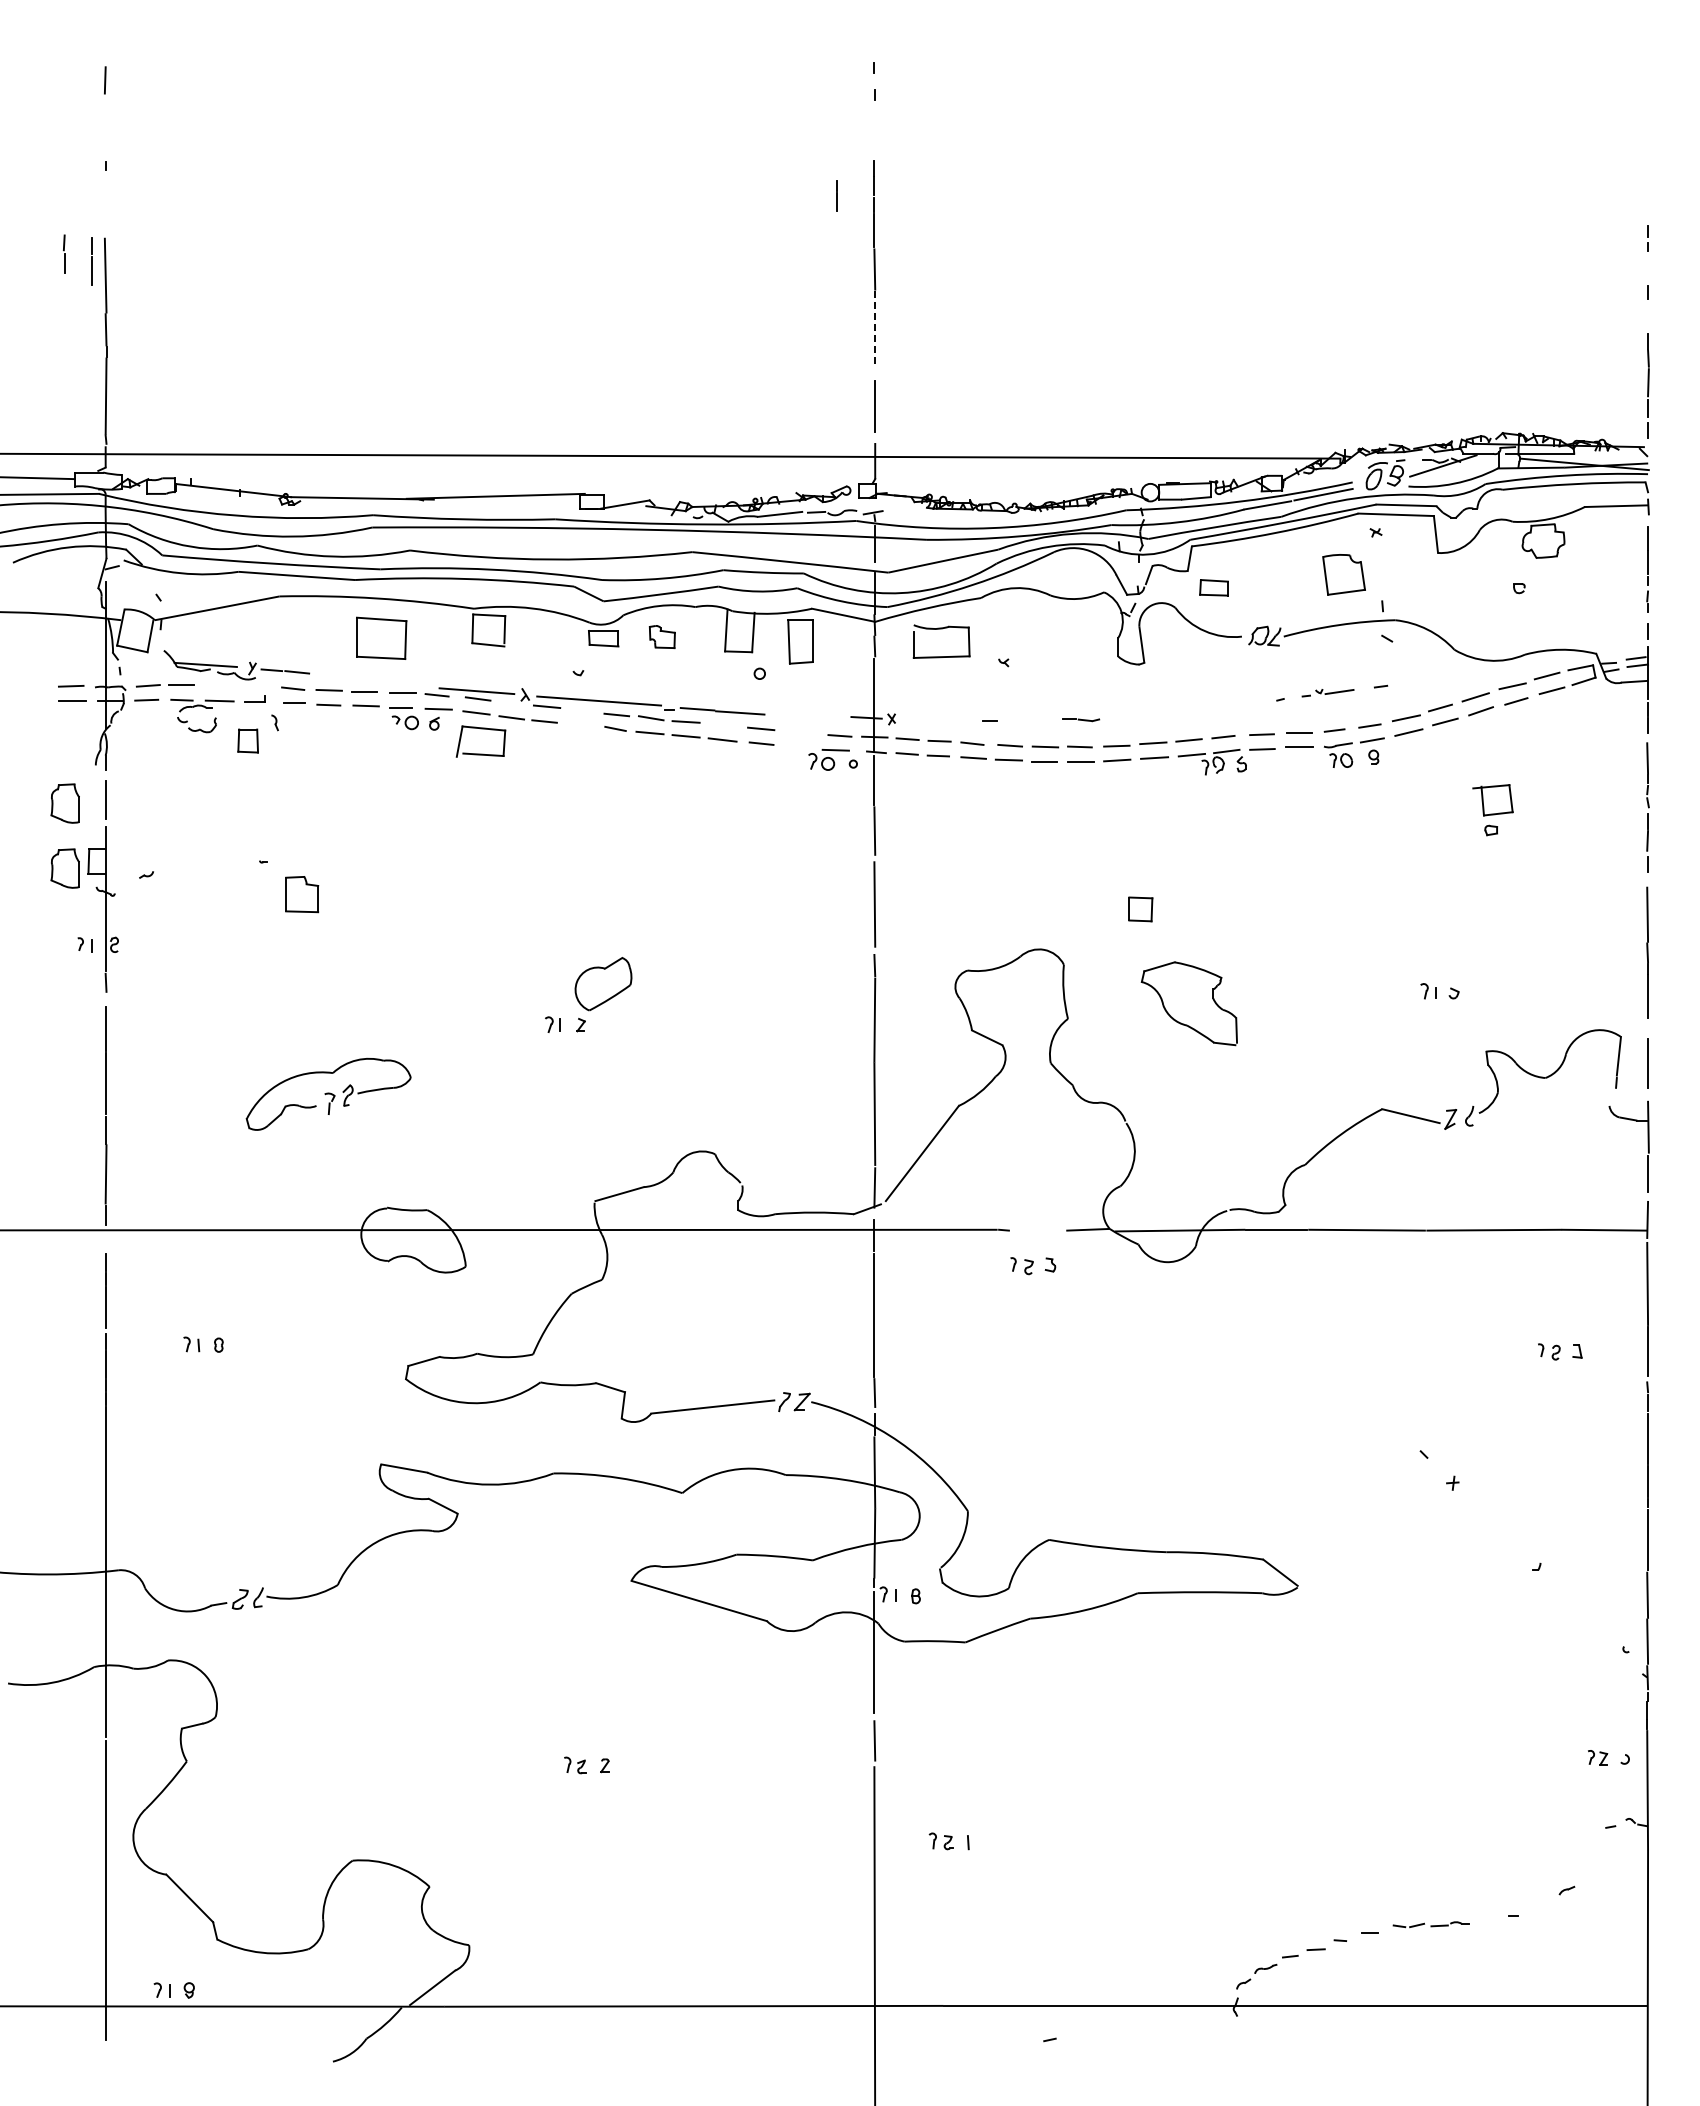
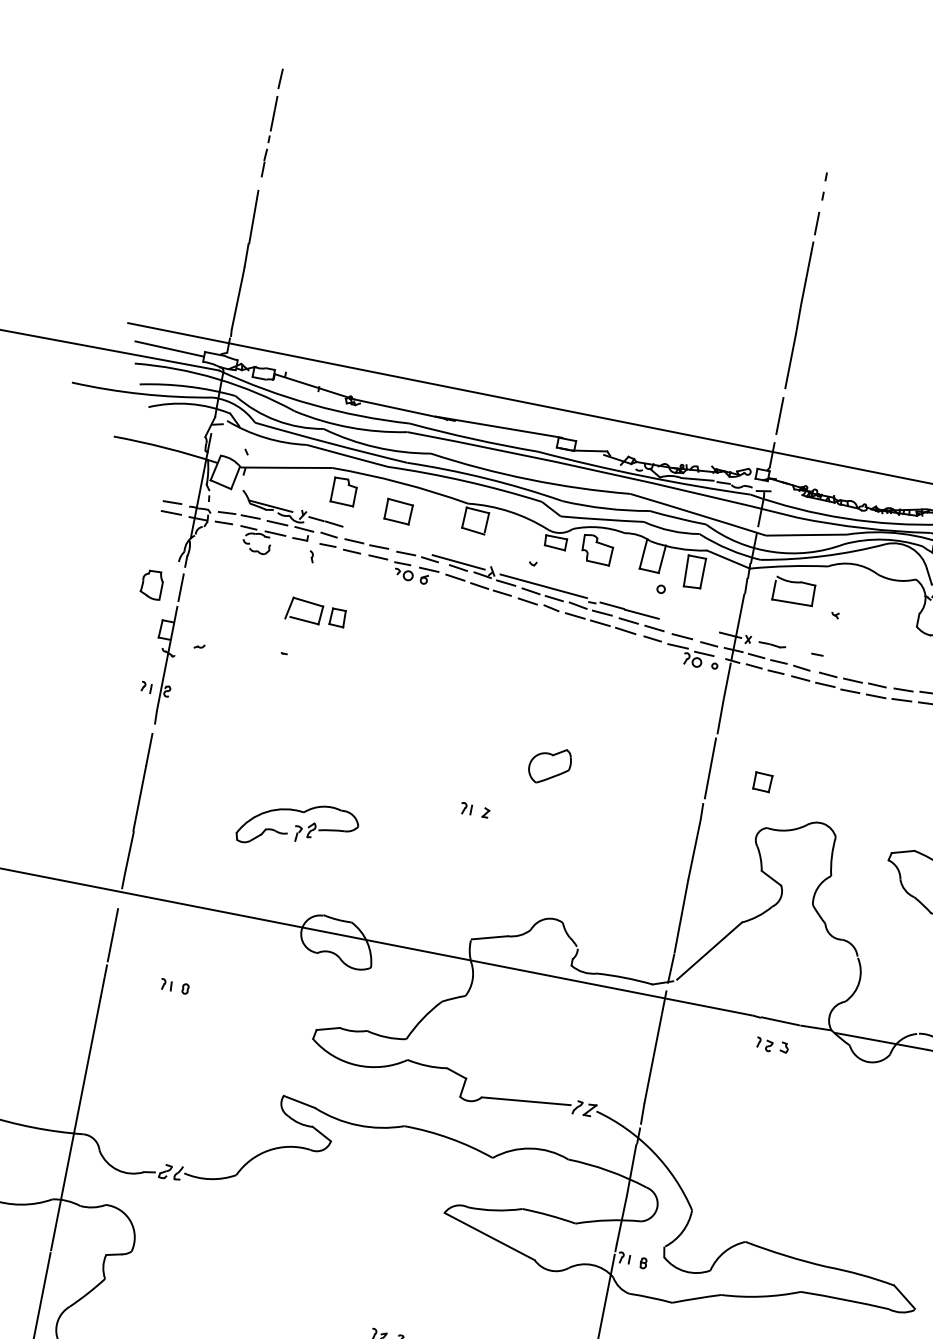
line: (836, 195) -> (816, 223), moved
line: (64, 253) -> (264, 162), moved
line: (91, 261) -> (273, 113), moved
line: (875, 328) -> (790, 361), dashed -> solid
part: (662, 636) -> (597, 549), size x1.67
part: (381, 637) -> (398, 511), size x0.71
line: (219, 685) -> (277, 522), added
line: (257, 687) -> (304, 529), added
line: (512, 701) -> (482, 574), added
line: (582, 710) -> (530, 590), added
part: (1081, 720) -> (772, 645), moved
line: (581, 725) -> (527, 601), added
line: (724, 725) -> (629, 620), added
part: (480, 729) -> (305, 602), moved
line: (801, 732) -> (682, 636), added
part: (247, 740) -> (337, 617), moved
line: (798, 746) -> (678, 646), added
part: (64, 868) -> (142, 630), removed
part: (302, 894) -> (344, 491), moved
part: (1140, 909) -> (762, 782), moved
part: (603, 984) -> (549, 766), moved
line: (1037, 1229) -> (780, 1020), added

